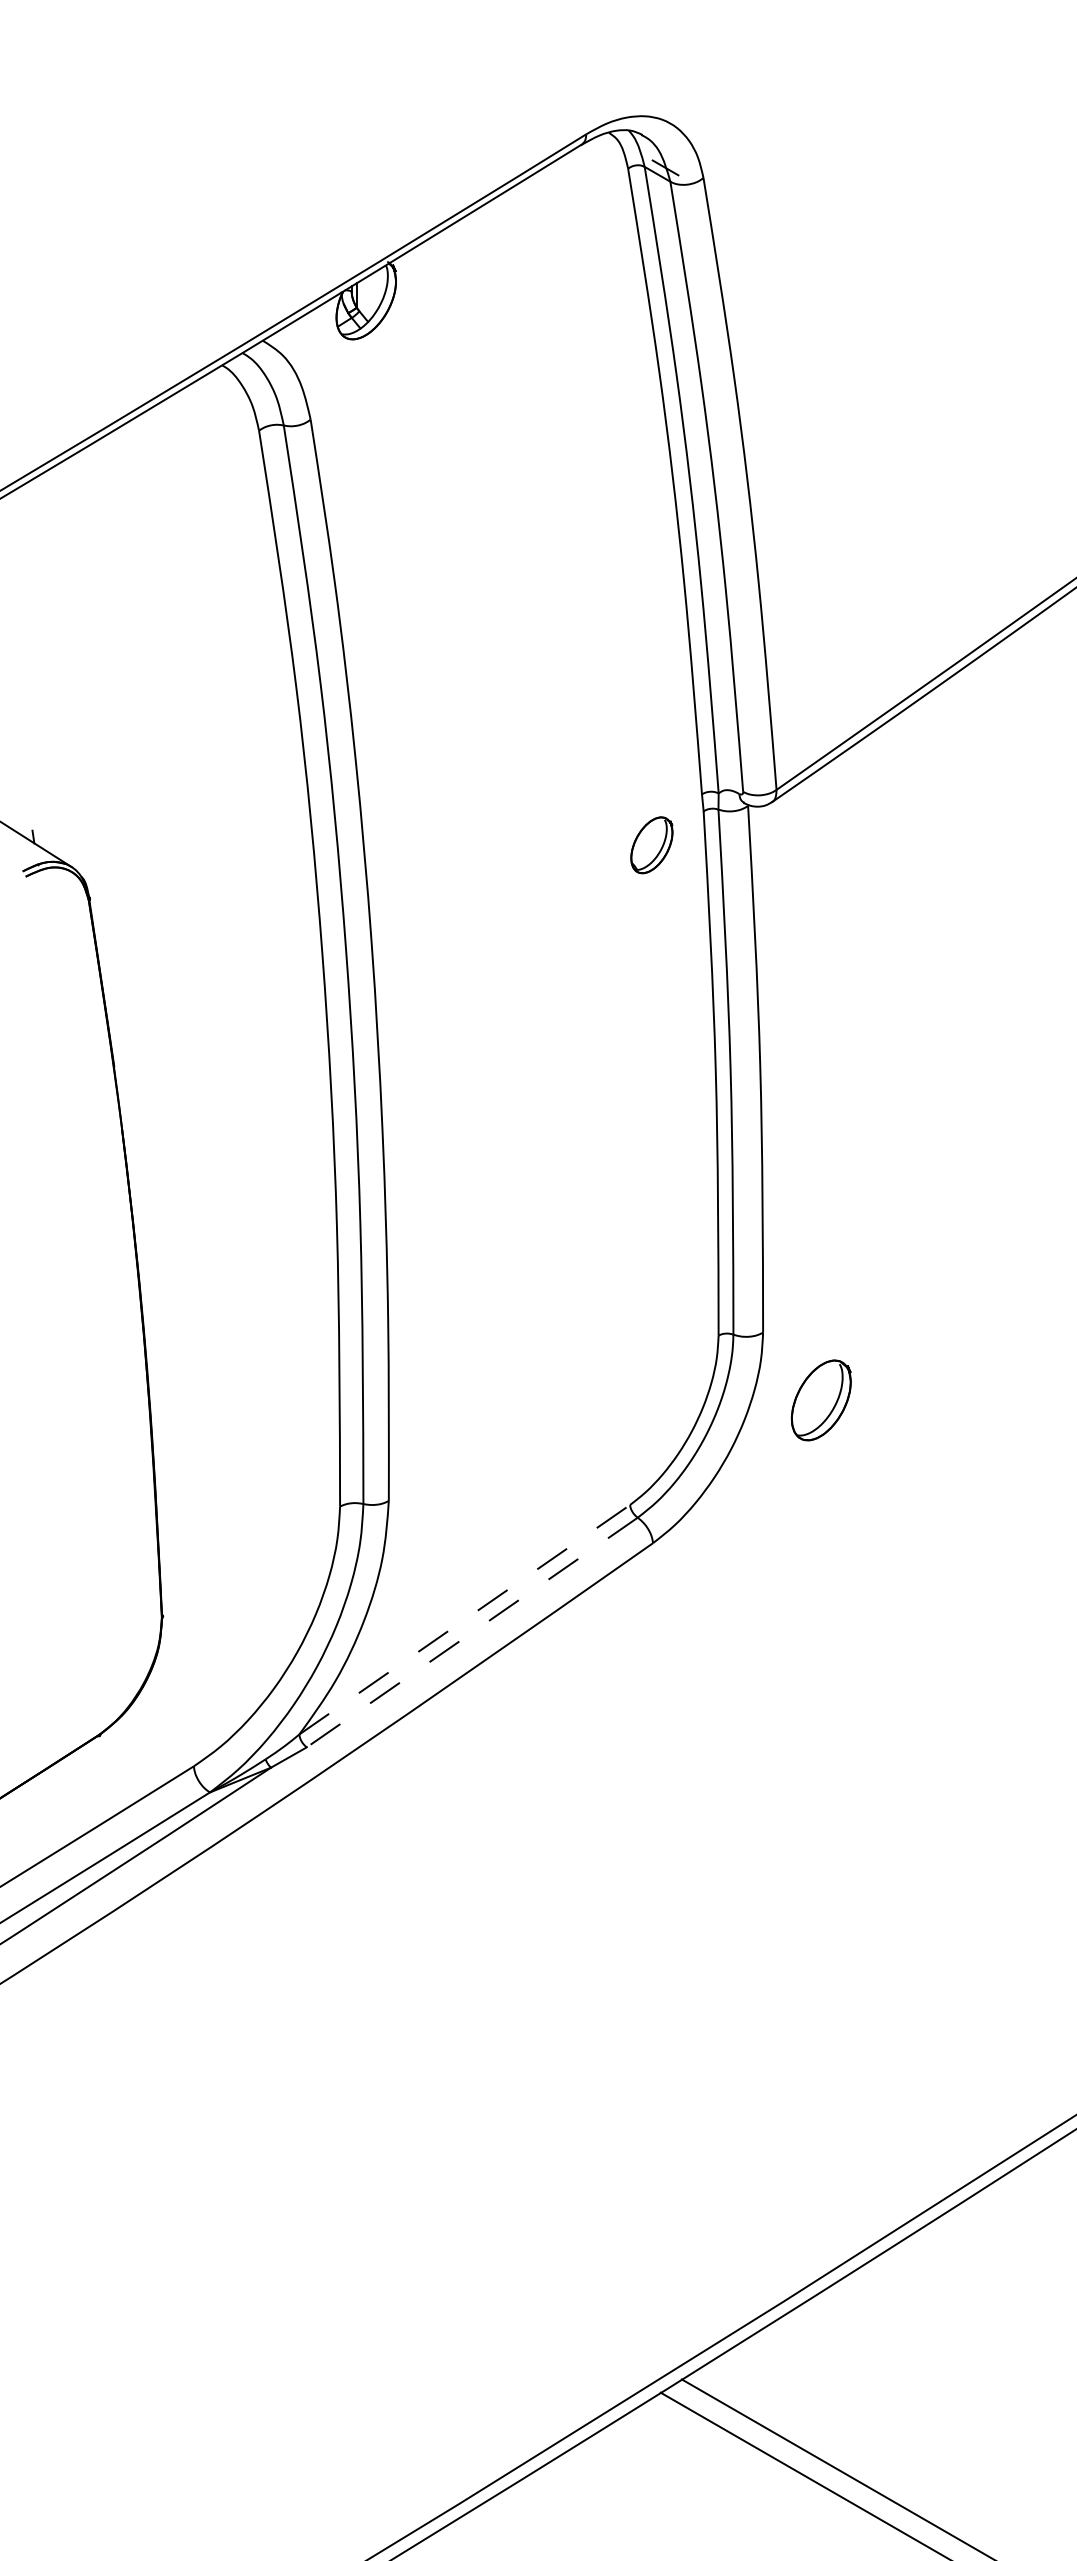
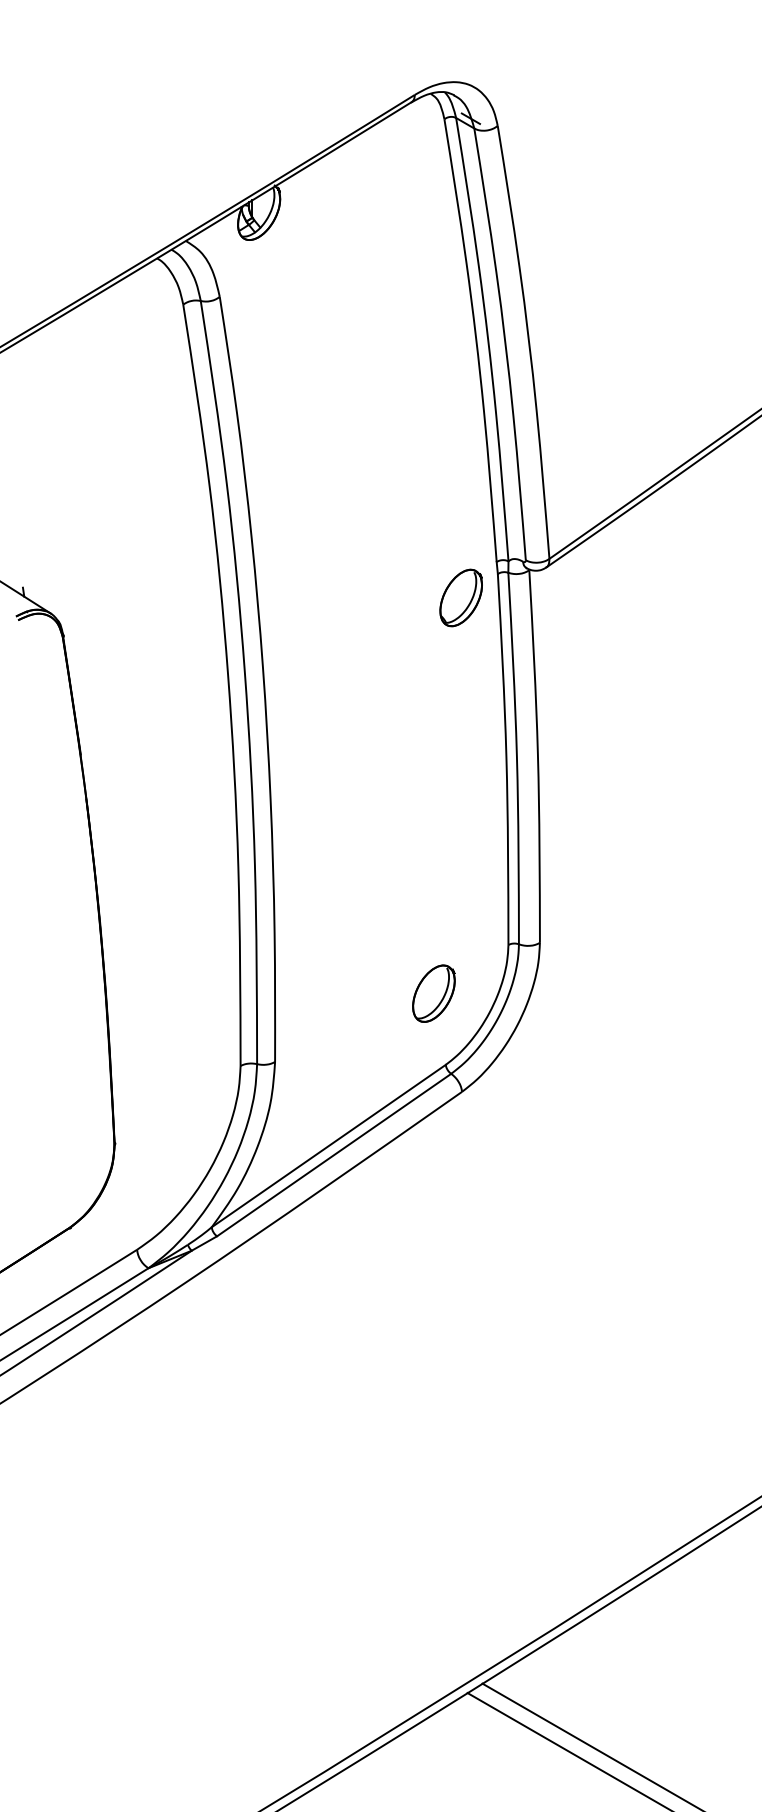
part: (651, 845) -> (460, 598), size x1.43
part: (820, 1400) -> (433, 993), moved
line: (465, 1619) -> (329, 1145), dashed -> solid
line: (471, 1632) -> (333, 1155), dashed -> solid

